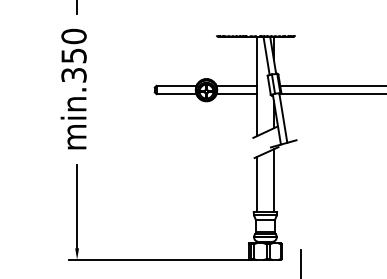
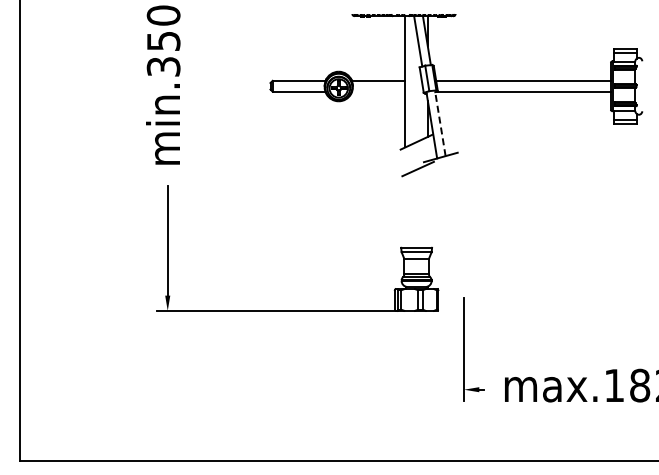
line: (236, 93) -> (378, 91), removed
line: (283, 118) -> (440, 123), solid -> dashed
line: (273, 180) -> (427, 205), removed
line: (256, 183) -> (405, 210), removed

